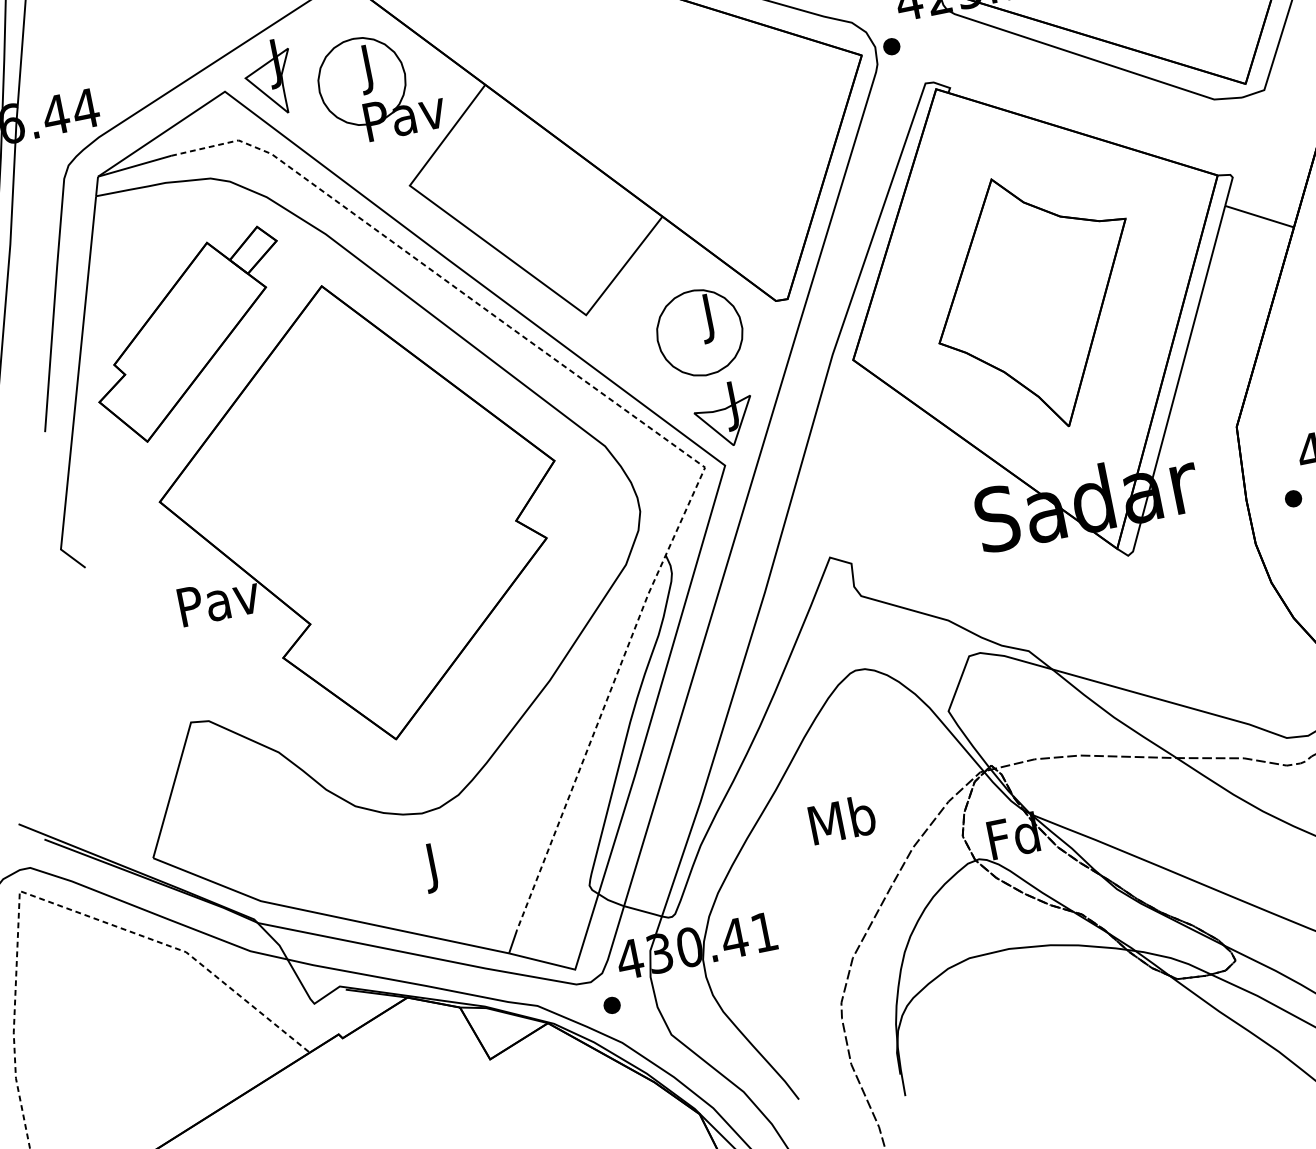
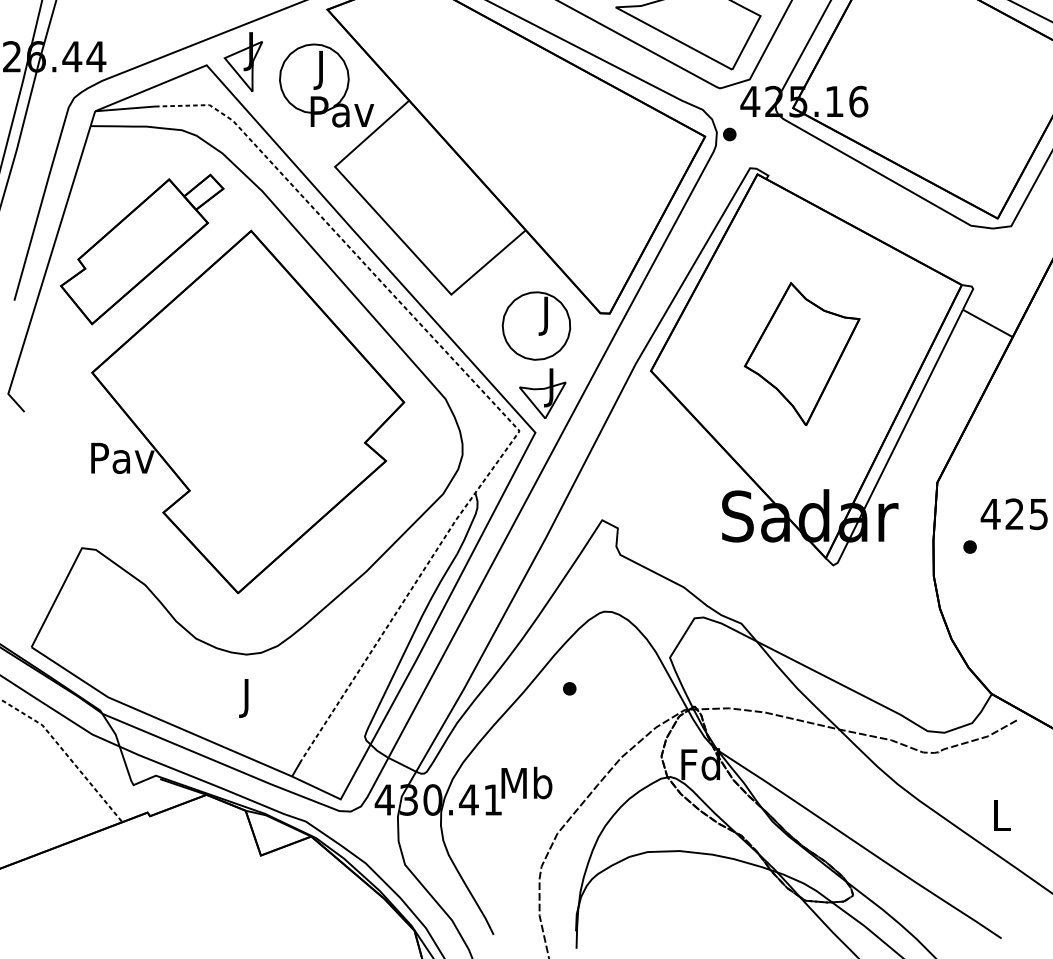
part: (1036, 300) -> (802, 353), size x0.7
text: (841, 819) -> (526, 782), moved
part: (611, 1005) -> (569, 688), moved

